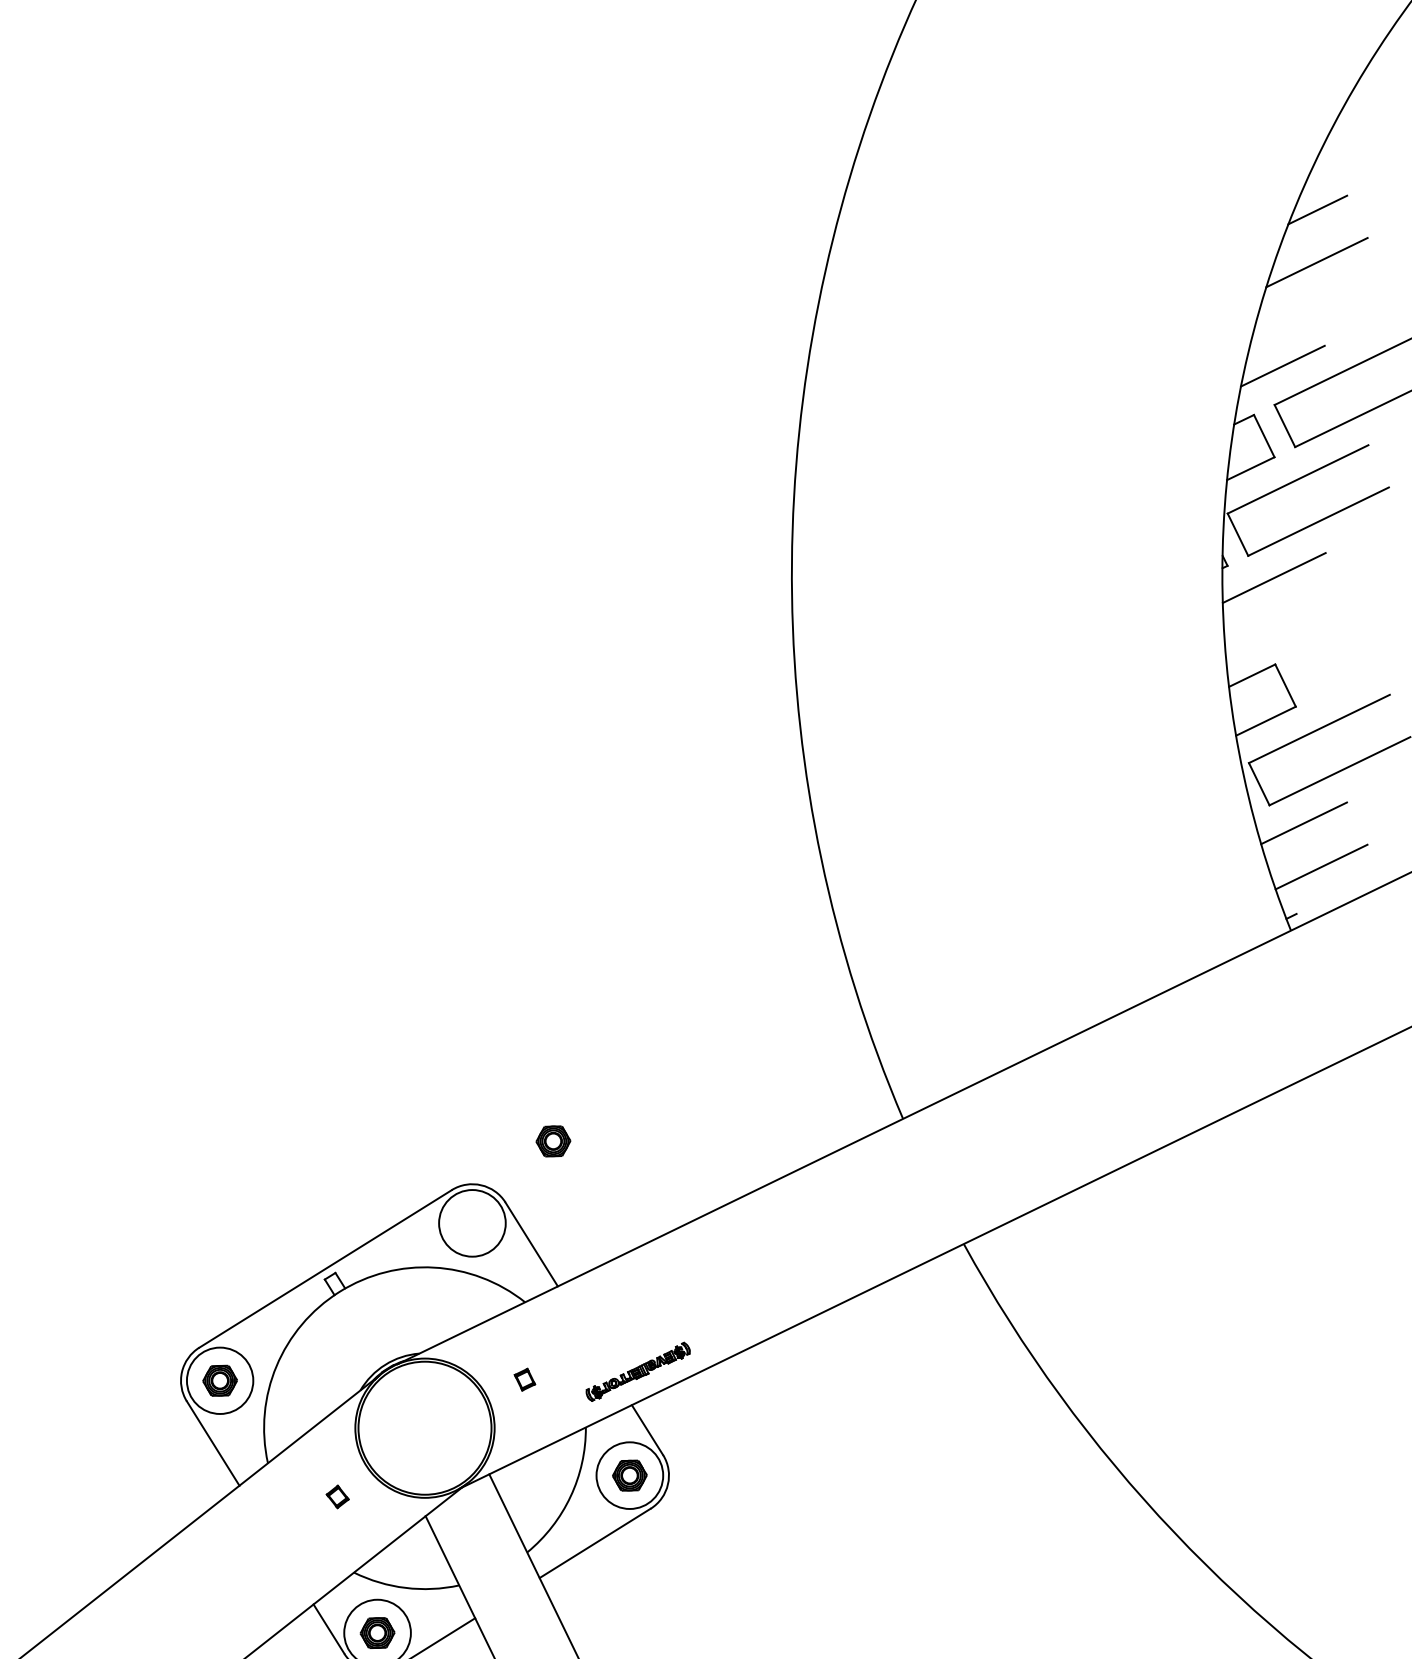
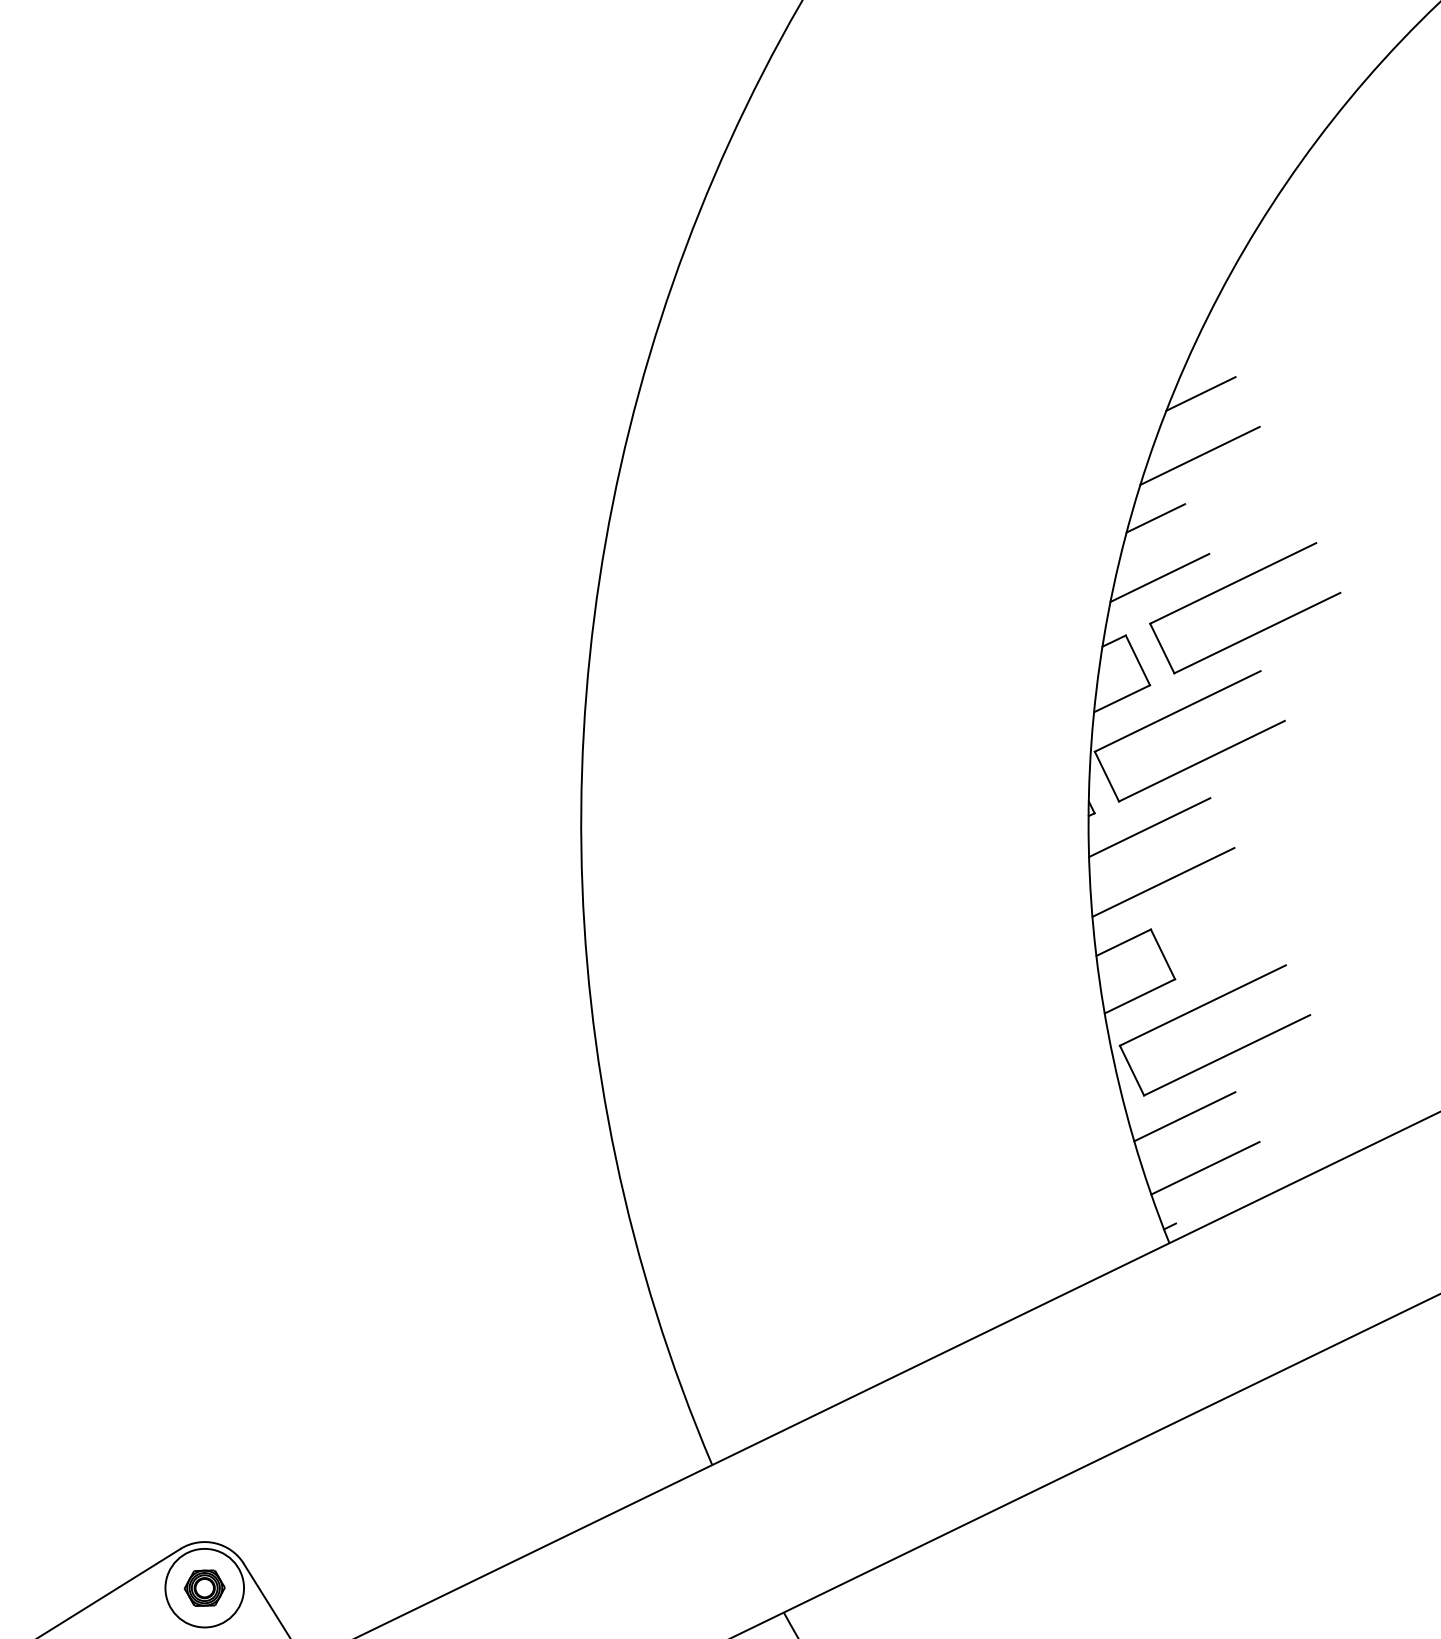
line: (1279, 315) -> (1155, 518), added
line: (1285, 624) -> (1162, 882), added
part: (553, 1141) -> (204, 1588), moved

